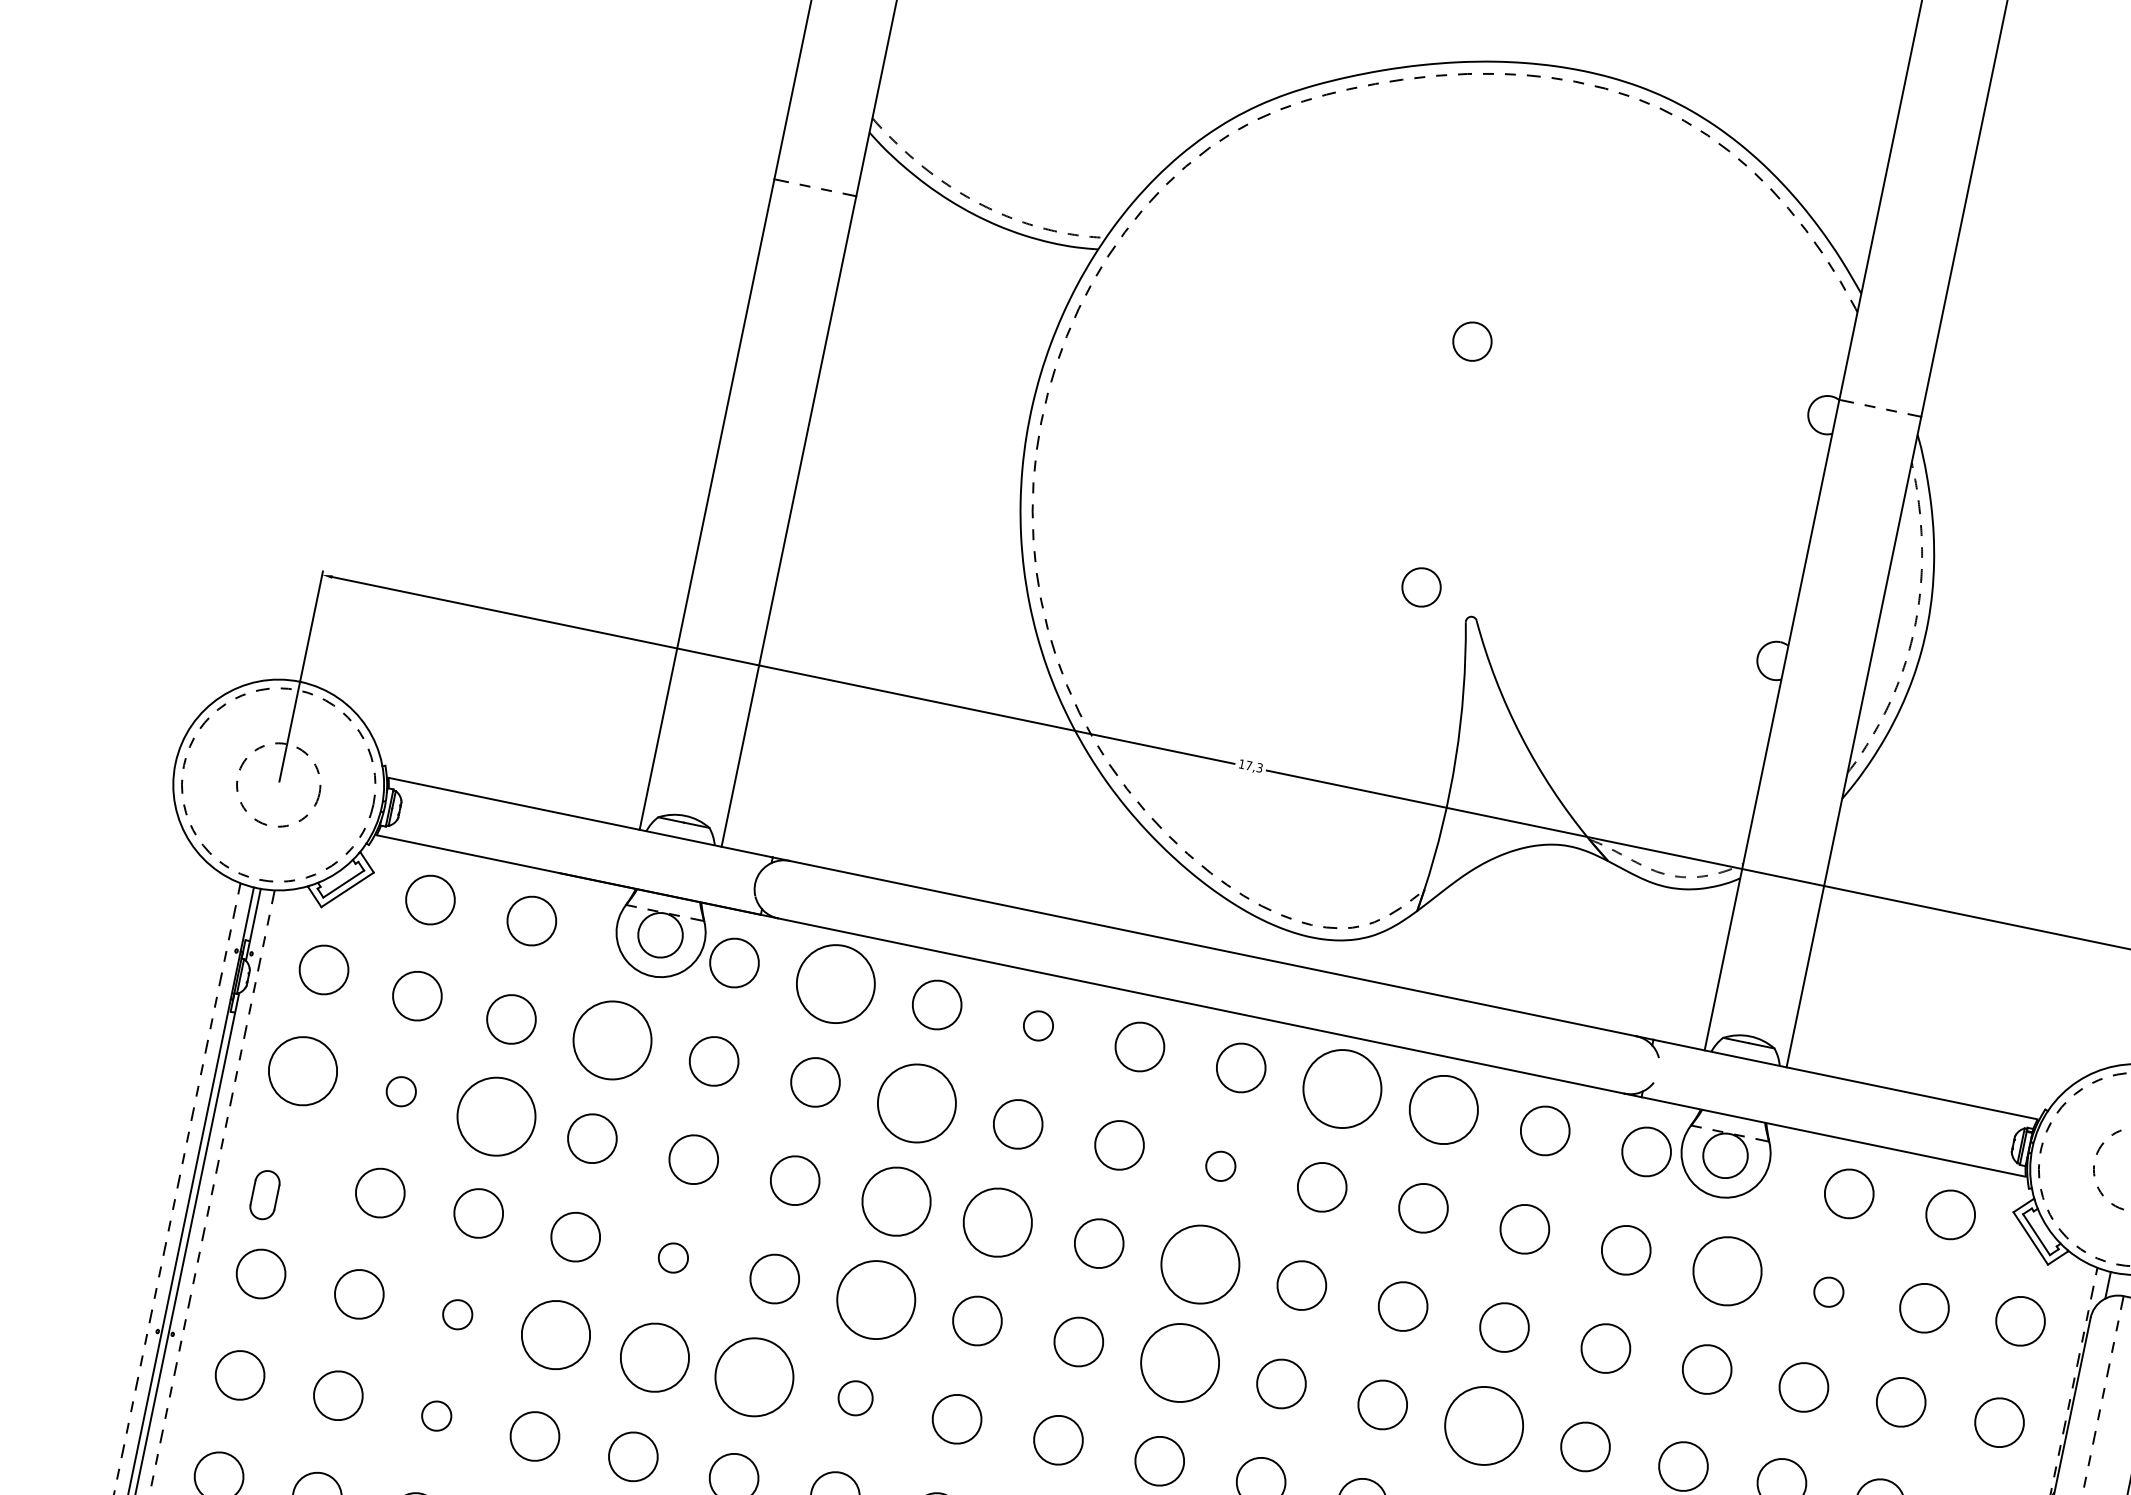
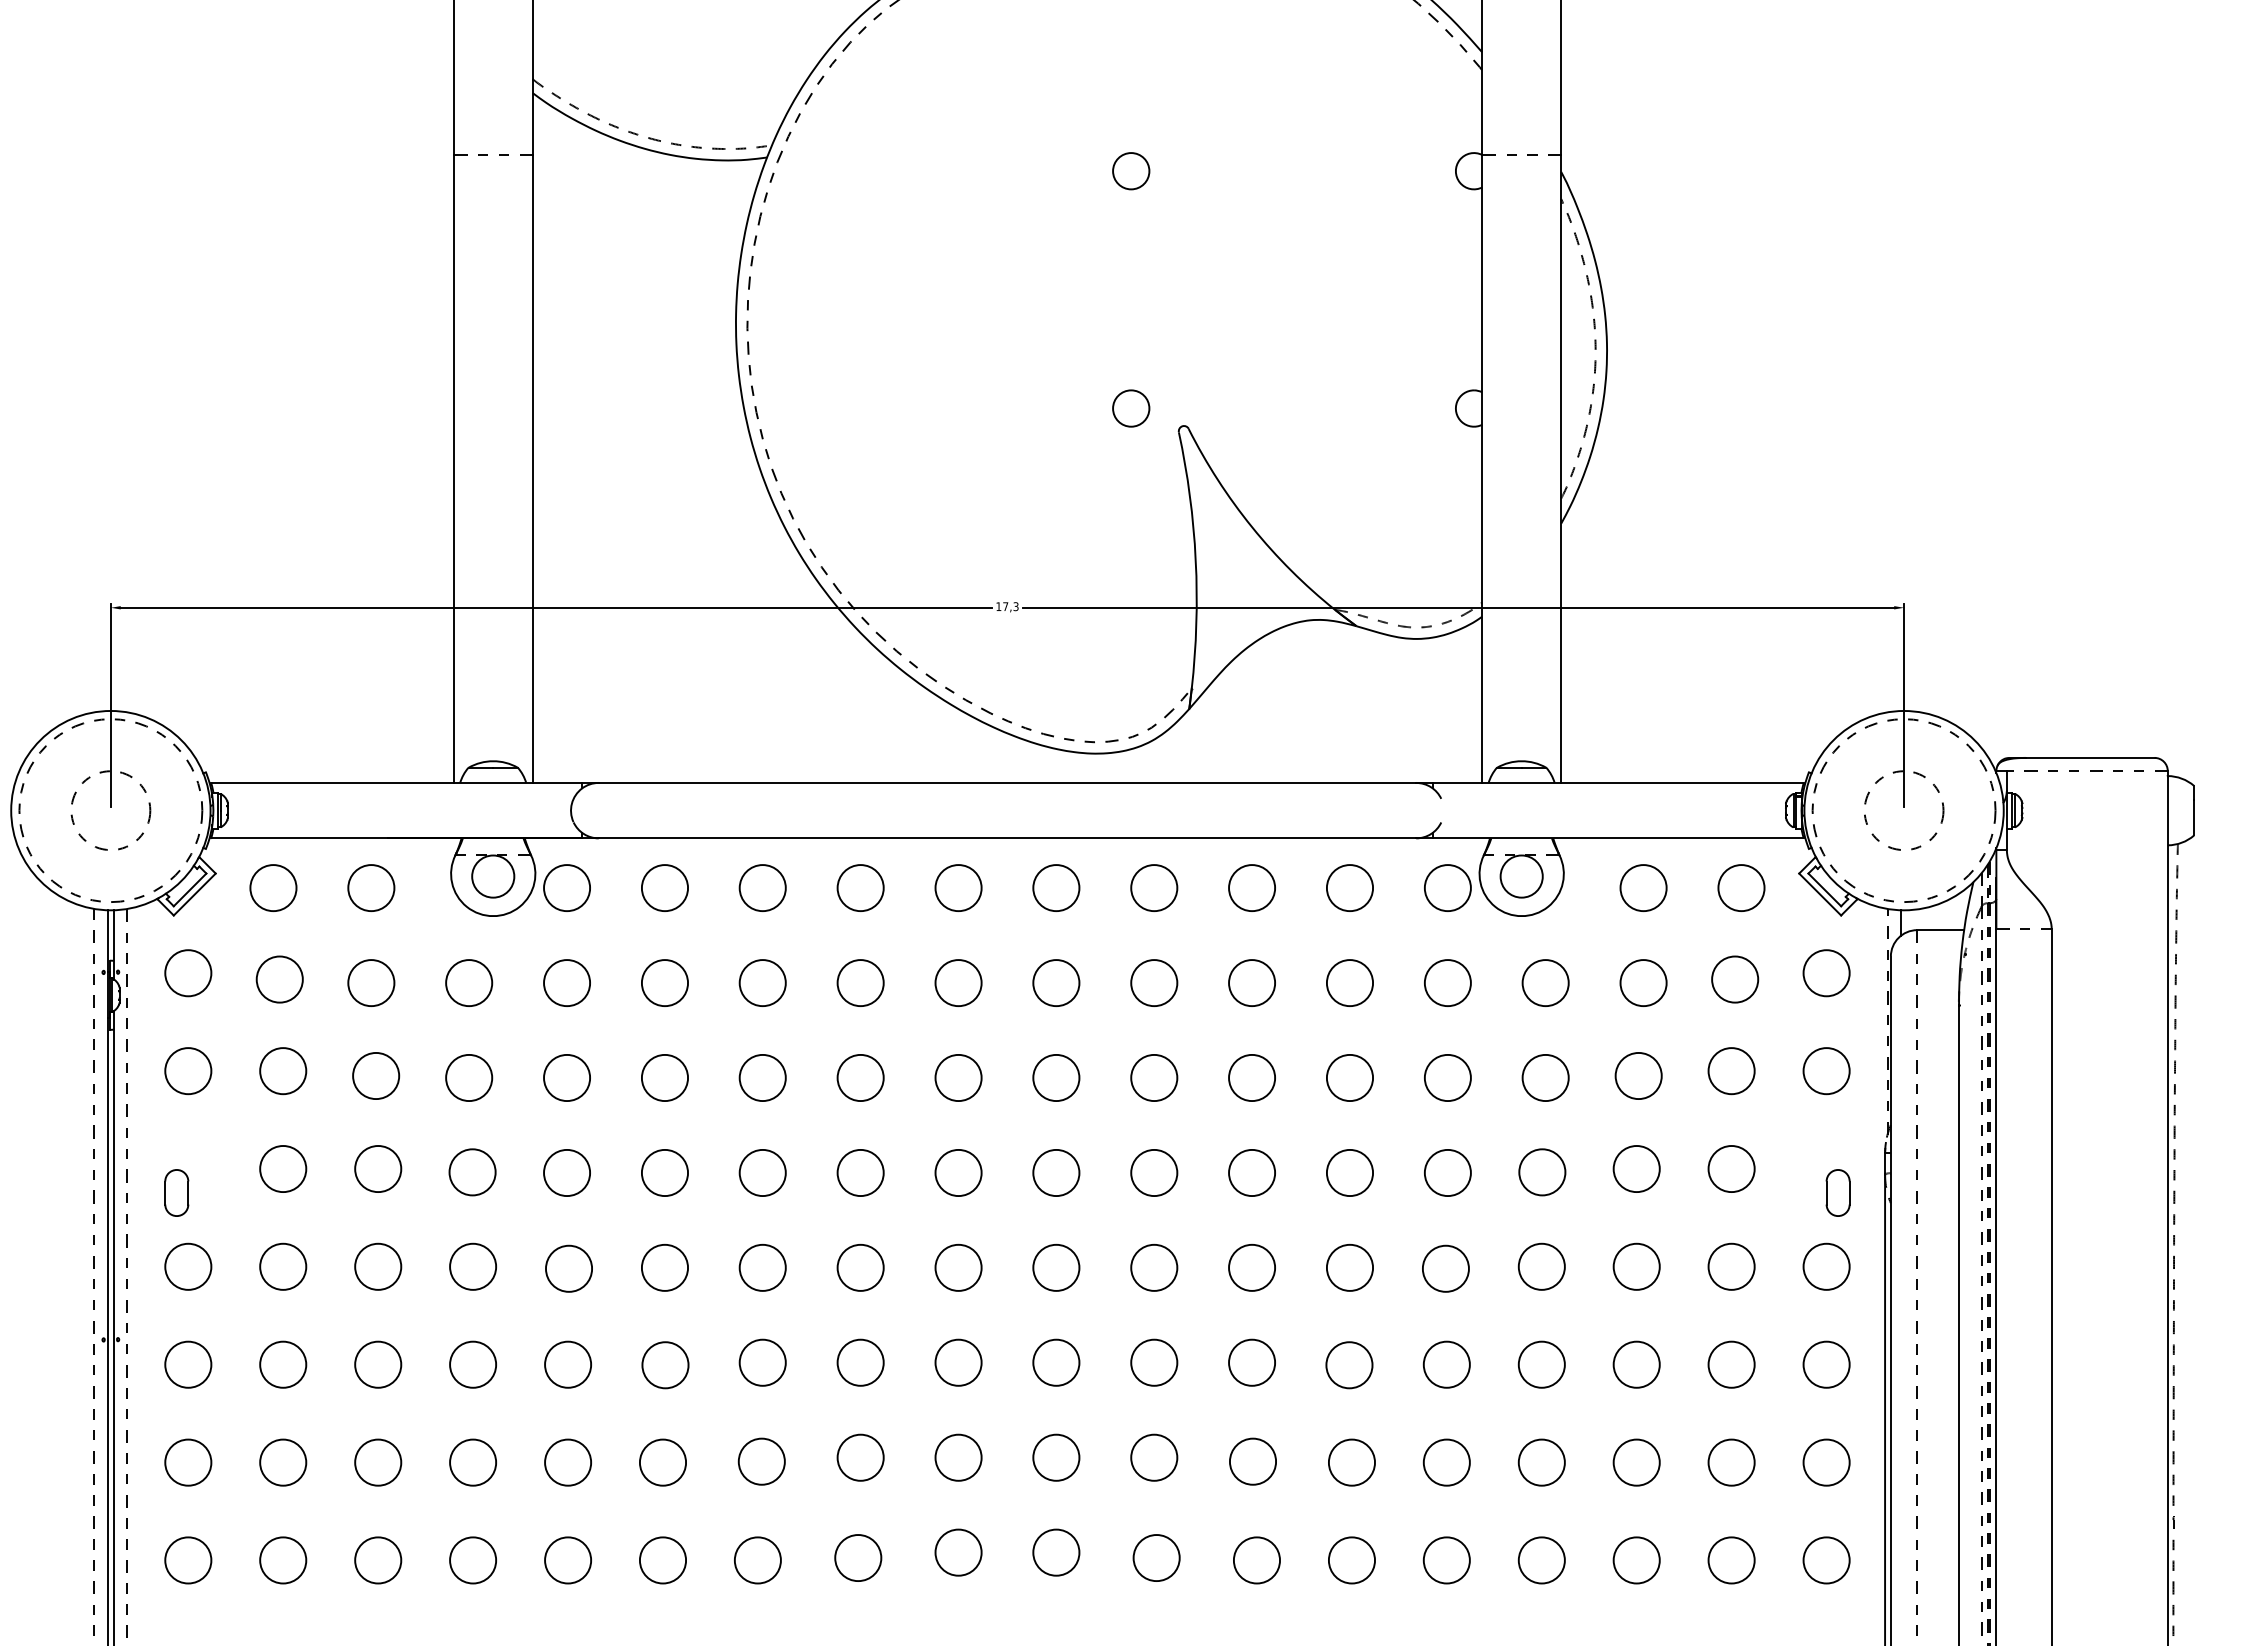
circle: (835, 983) -> (664, 887), size x0.62
circle: (1038, 1025) -> (860, 887), size x1.67
circle: (613, 1039) -> (469, 982), size x0.62
circle: (303, 1071) -> (188, 1071), size x0.71
circle: (1342, 1088) -> (1154, 887), size x0.62
circle: (401, 1092) -> (283, 1071), size x1.67
circle: (916, 1102) -> (762, 982), size x0.62
circle: (1444, 1110) -> (1252, 888), size x0.71
circle: (496, 1116) -> (376, 1075), size x0.62
circle: (1220, 1166) -> (1056, 983), size x1.67
circle: (896, 1201) -> (762, 1077), size x0.71
circle: (997, 1222) -> (860, 1077), size x0.71
circle: (673, 1257) -> (567, 1172), size x1.67
circle: (1200, 1264) -> (1056, 1077), size x0.62
circle: (1727, 1271) -> (1545, 983), size x0.71
circle: (1828, 1291) -> (1643, 982), size x1.67
circle: (875, 1299) -> (762, 1172), size x0.62
circle: (458, 1314) -> (378, 1266), size x1.67
circle: (556, 1334) -> (473, 1266), size x0.71
circle: (655, 1357) -> (569, 1268), size x0.71
circle: (1180, 1362) -> (1056, 1172), size x0.62
circle: (754, 1376) -> (664, 1267), size x0.62
circle: (855, 1397) -> (762, 1267), size x1.43
circle: (437, 1415) -> (378, 1364), size x1.67
circle: (1483, 1425) -> (1349, 1172), size x0.62

